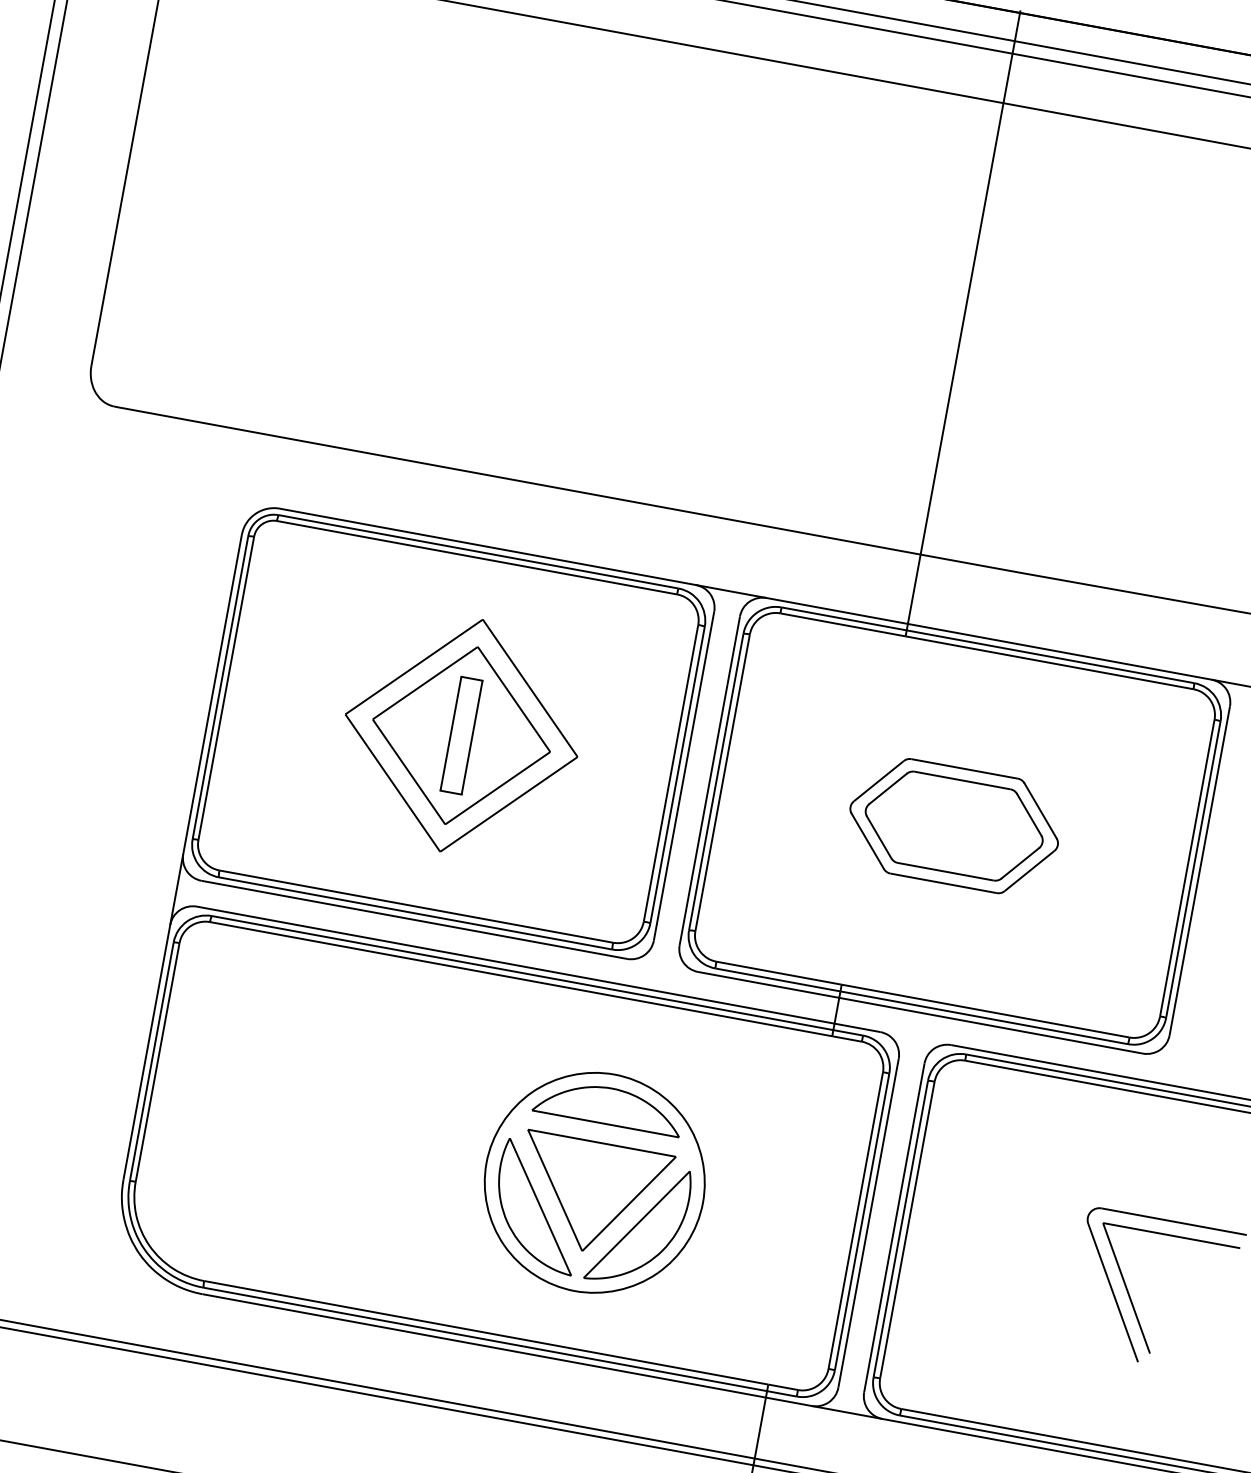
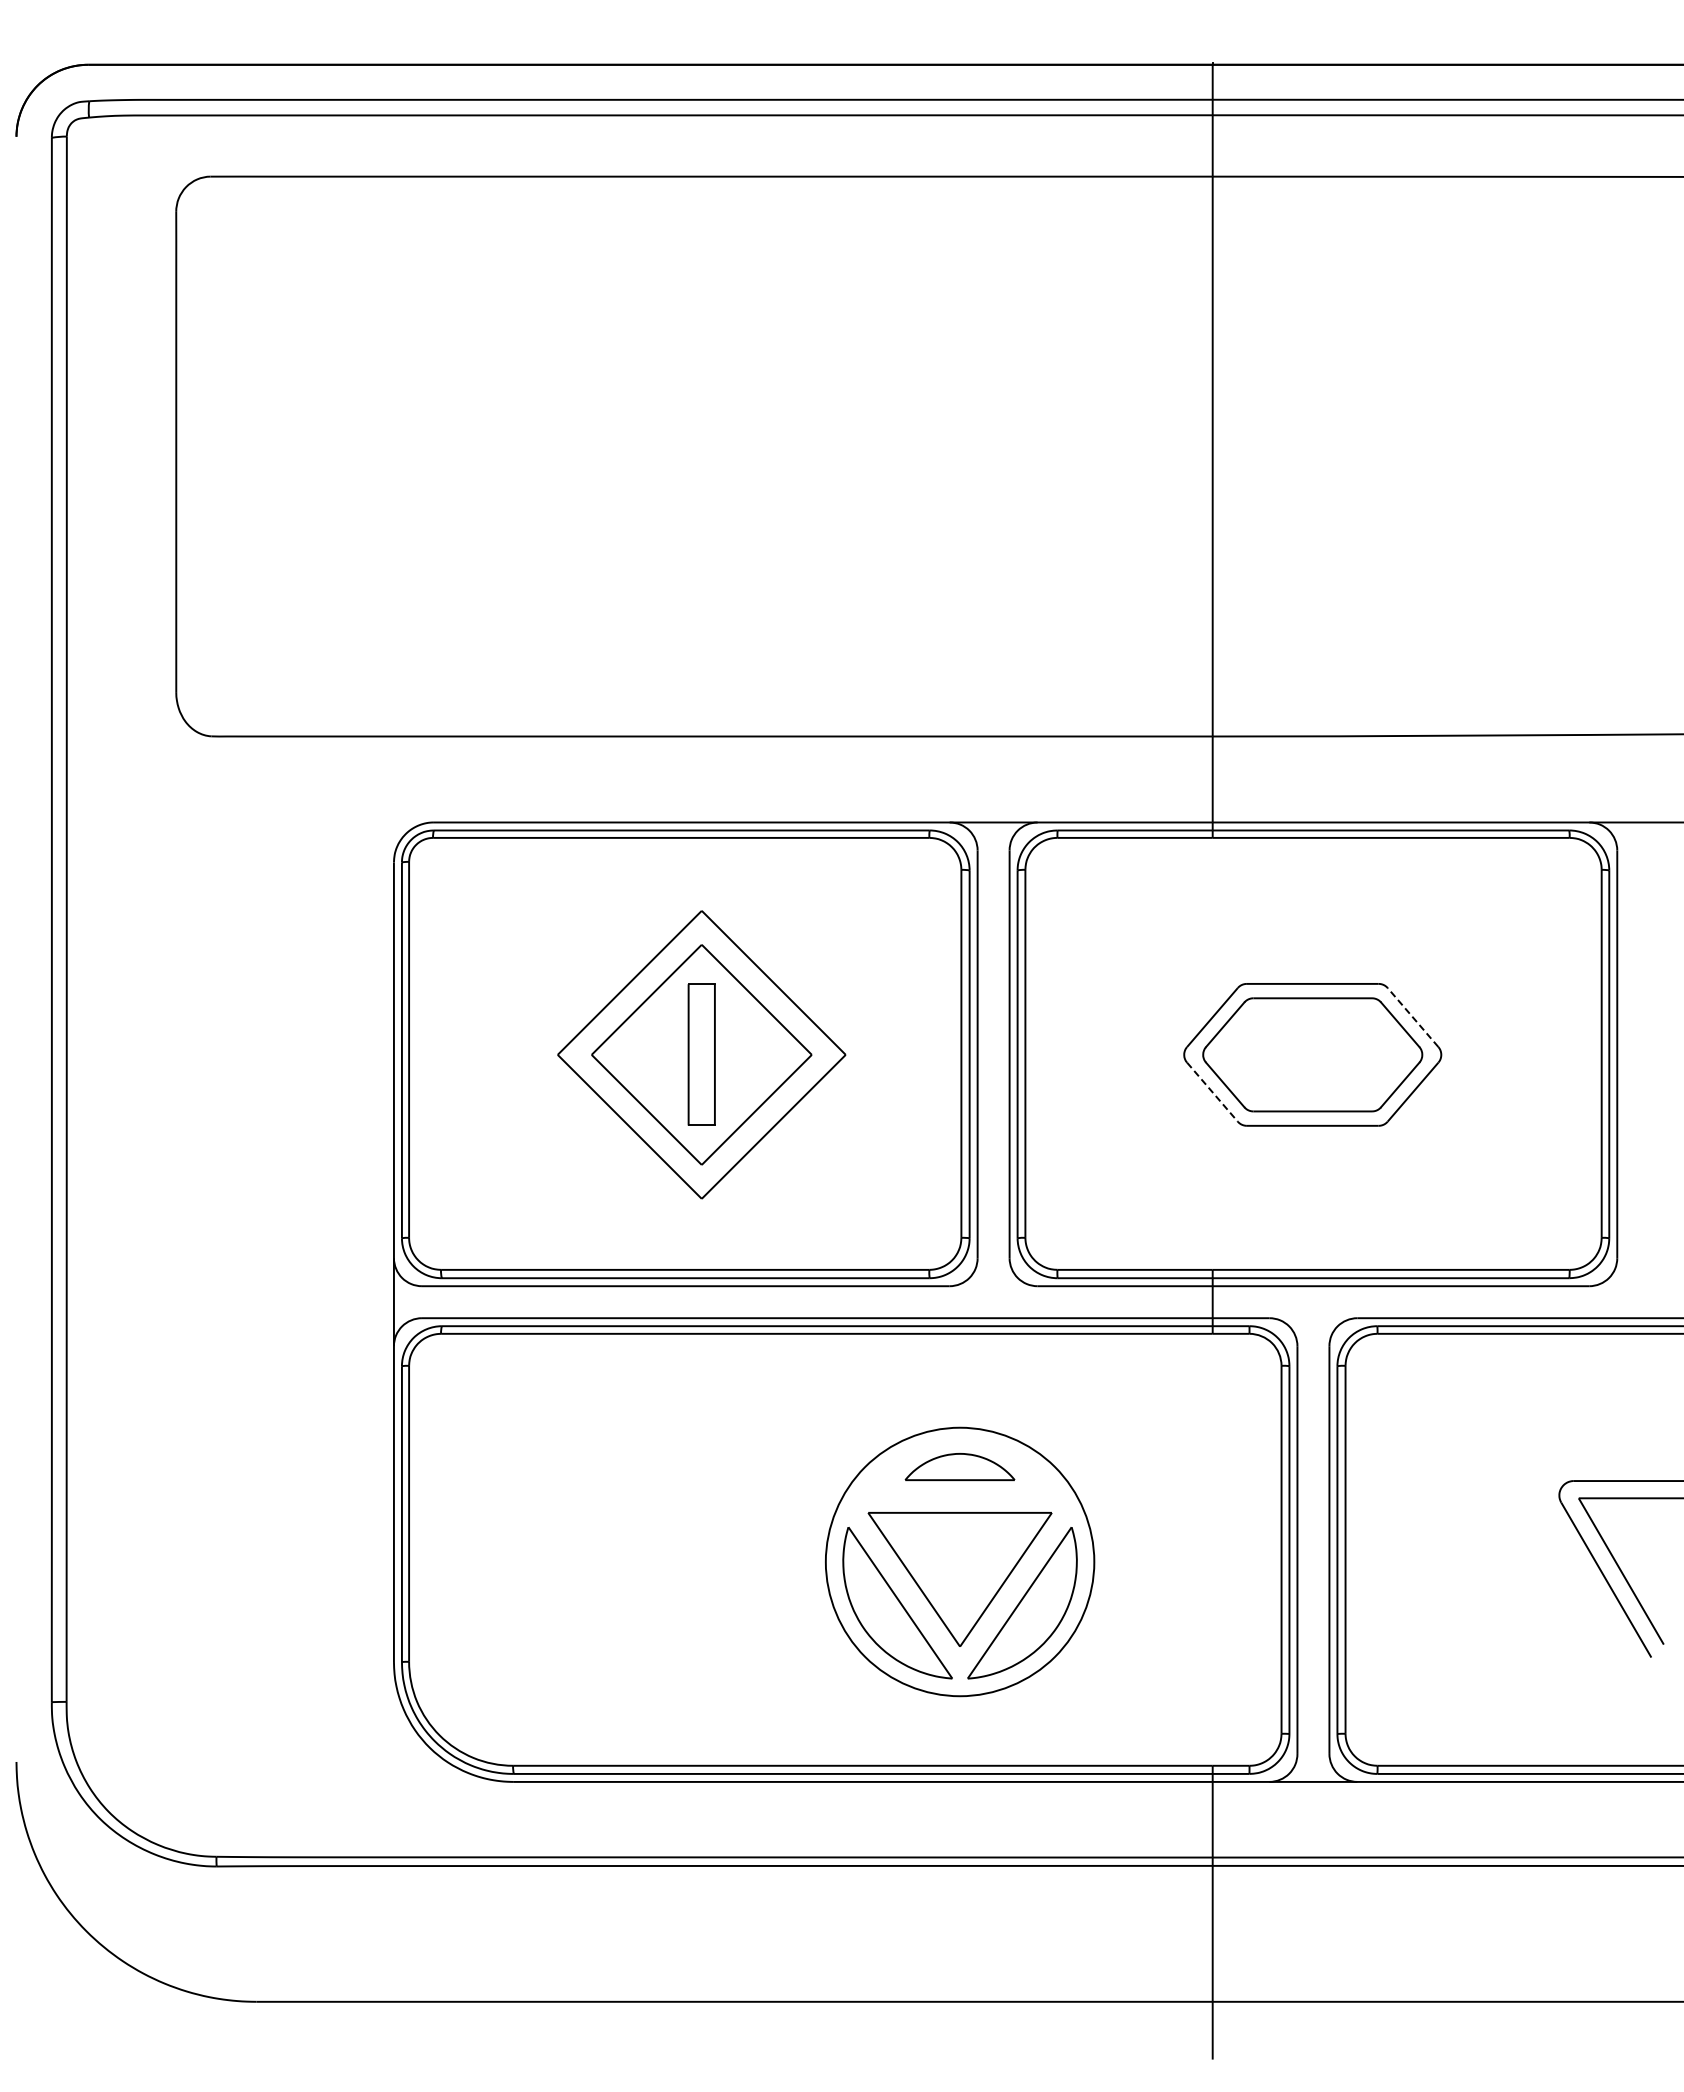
line: (1040, 810) -> (1413, 1017), solid -> dashed
line: (867, 841) -> (1212, 1092), solid -> dashed
part: (608, 1105) -> (959, 1466), size x0.6

